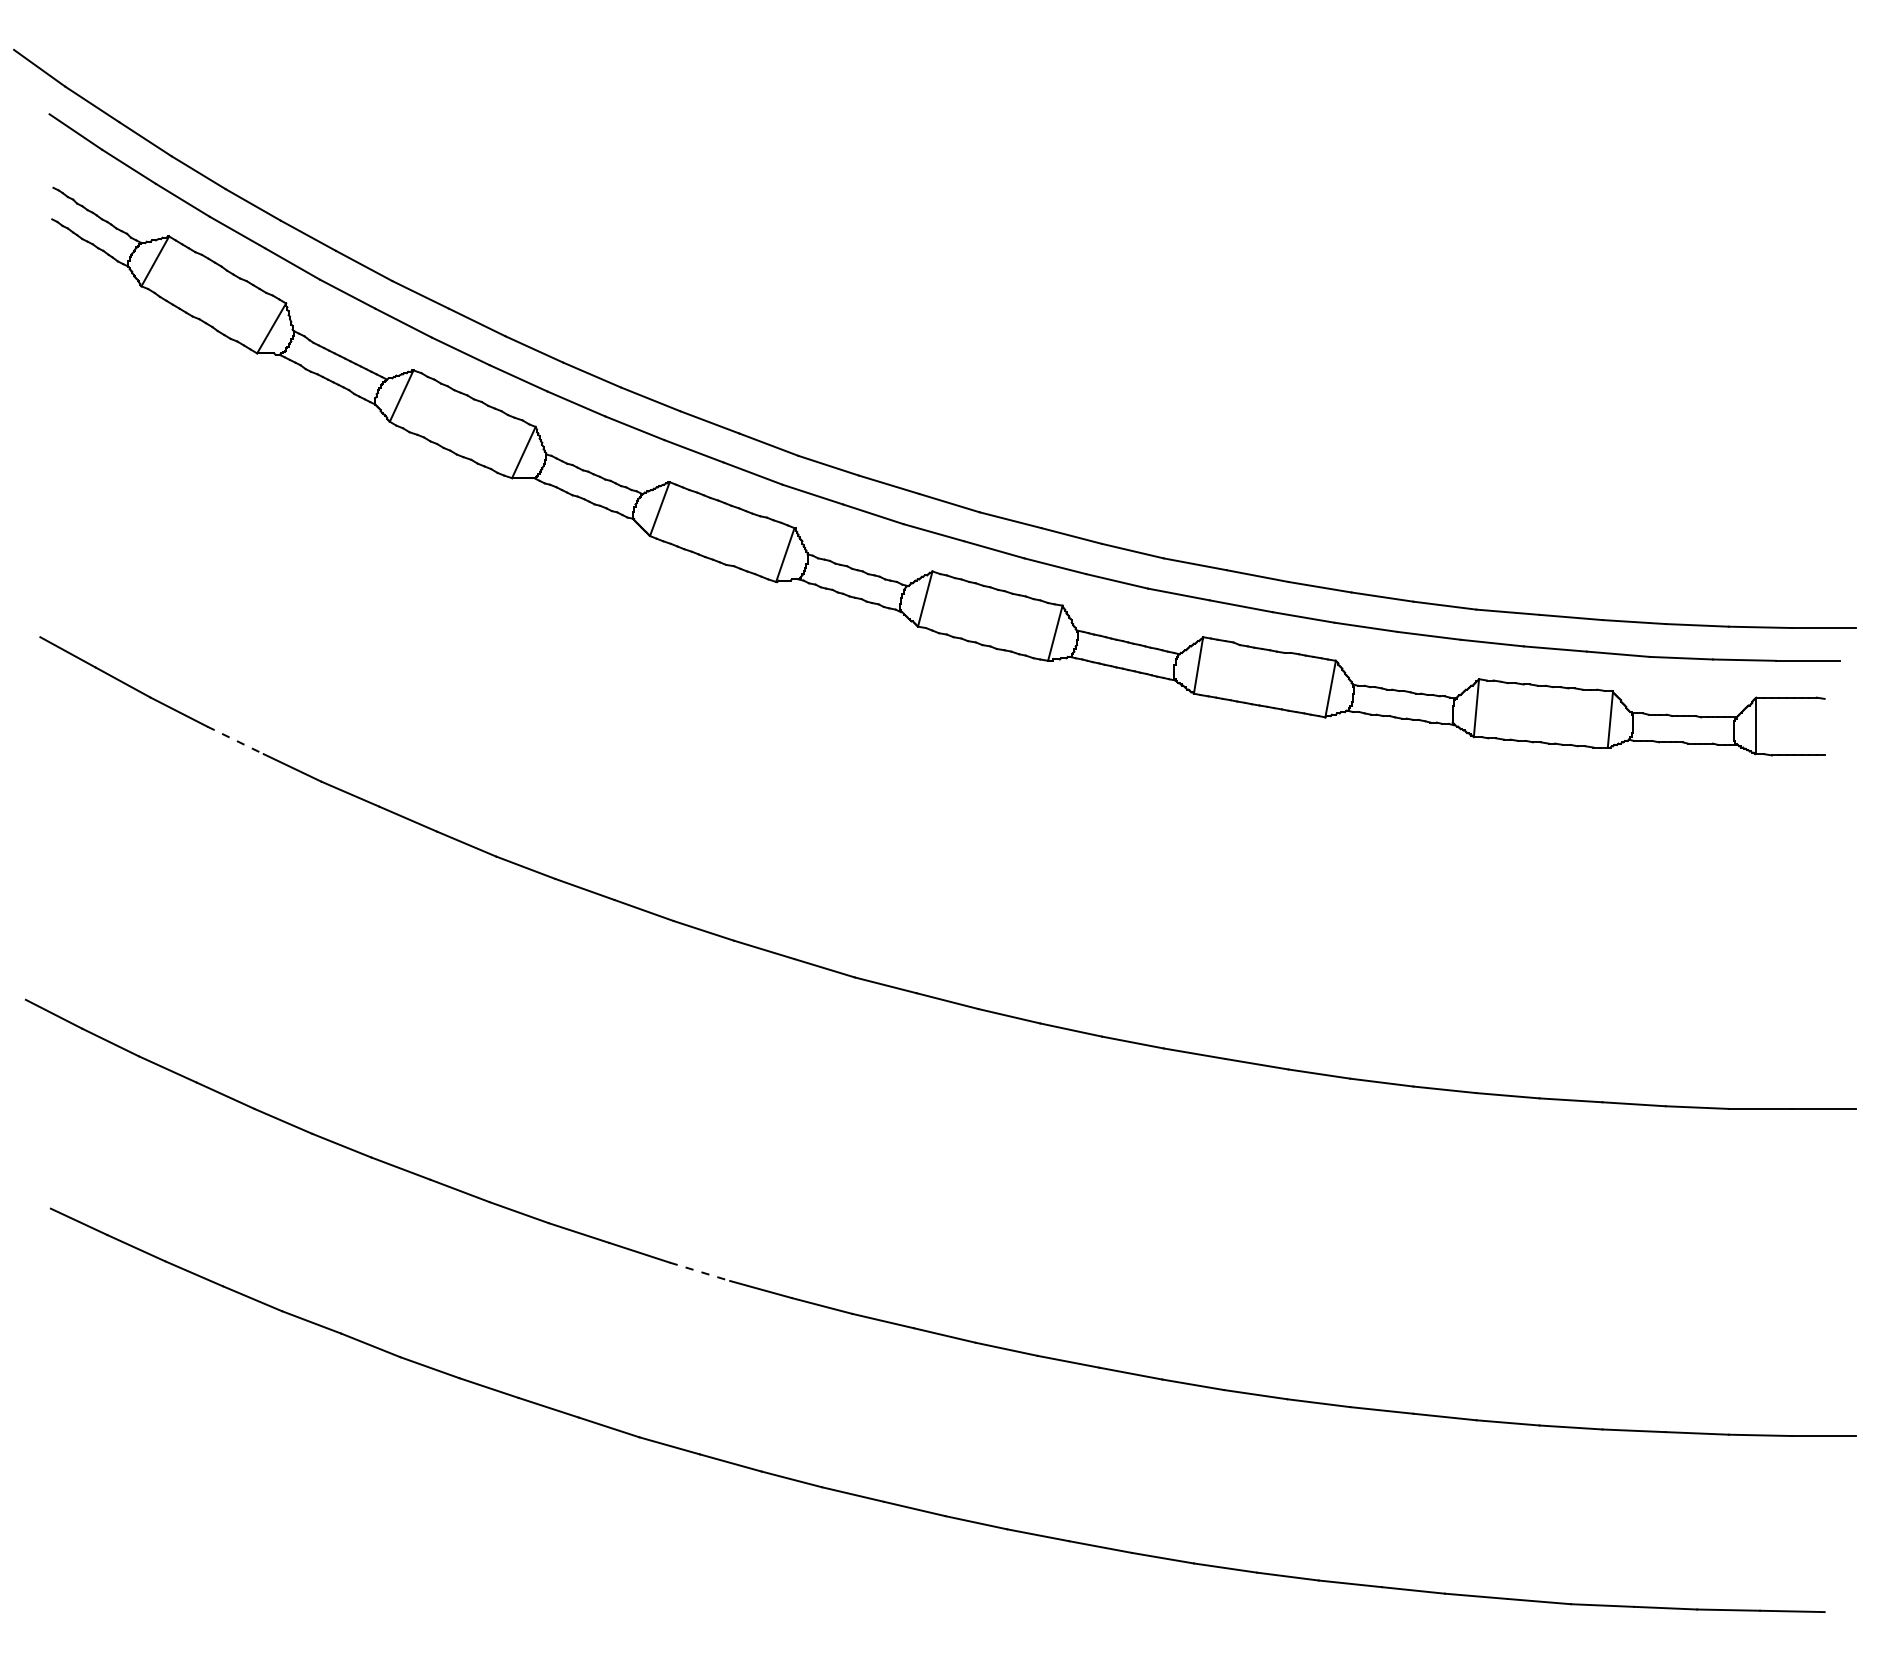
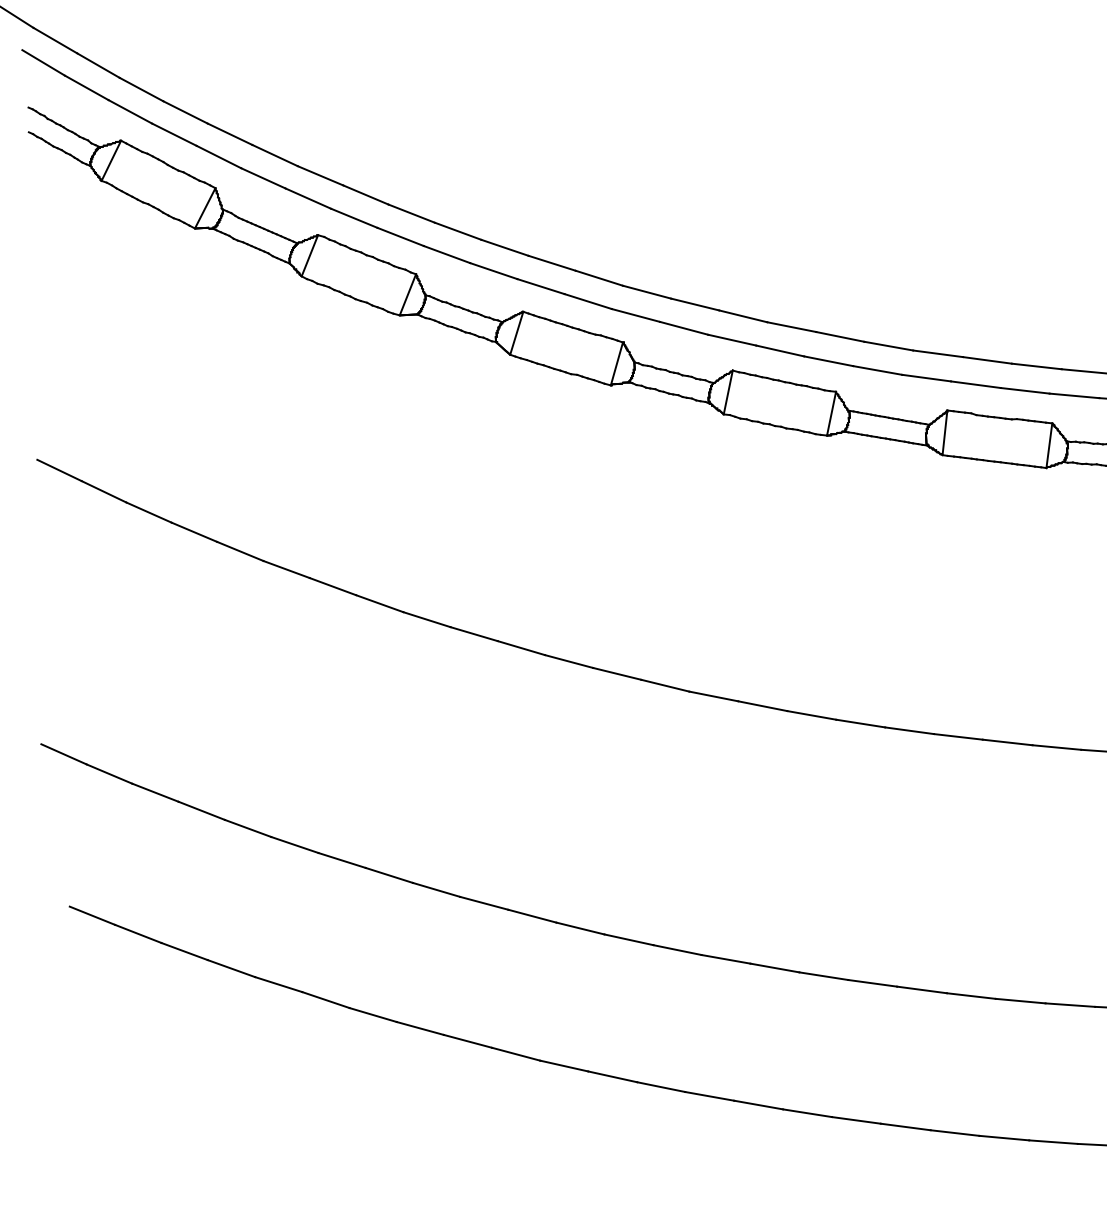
line: (235, 740) -> (194, 532), dashed -> solid
line: (699, 1271) -> (580, 928), dashed -> solid

